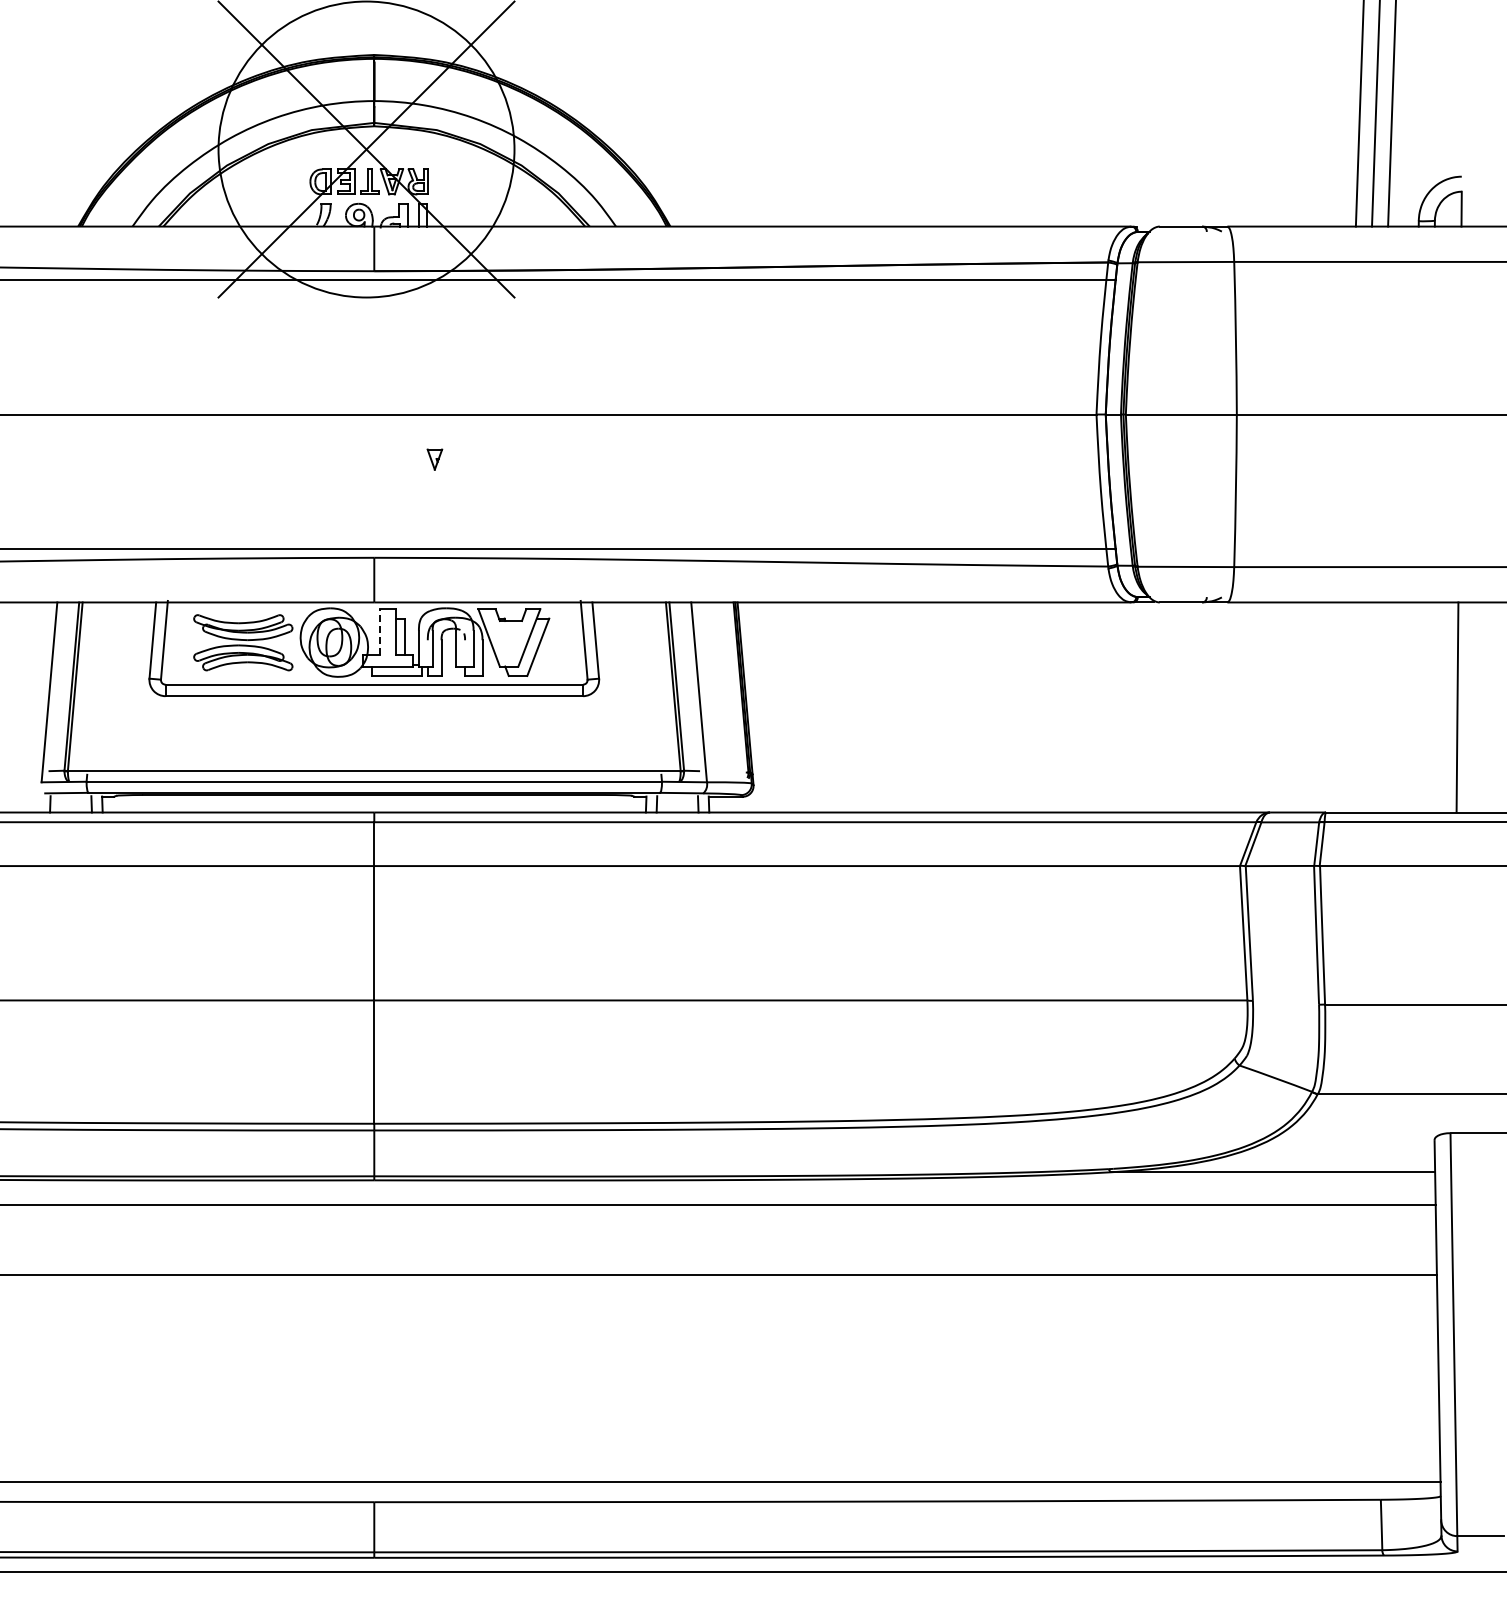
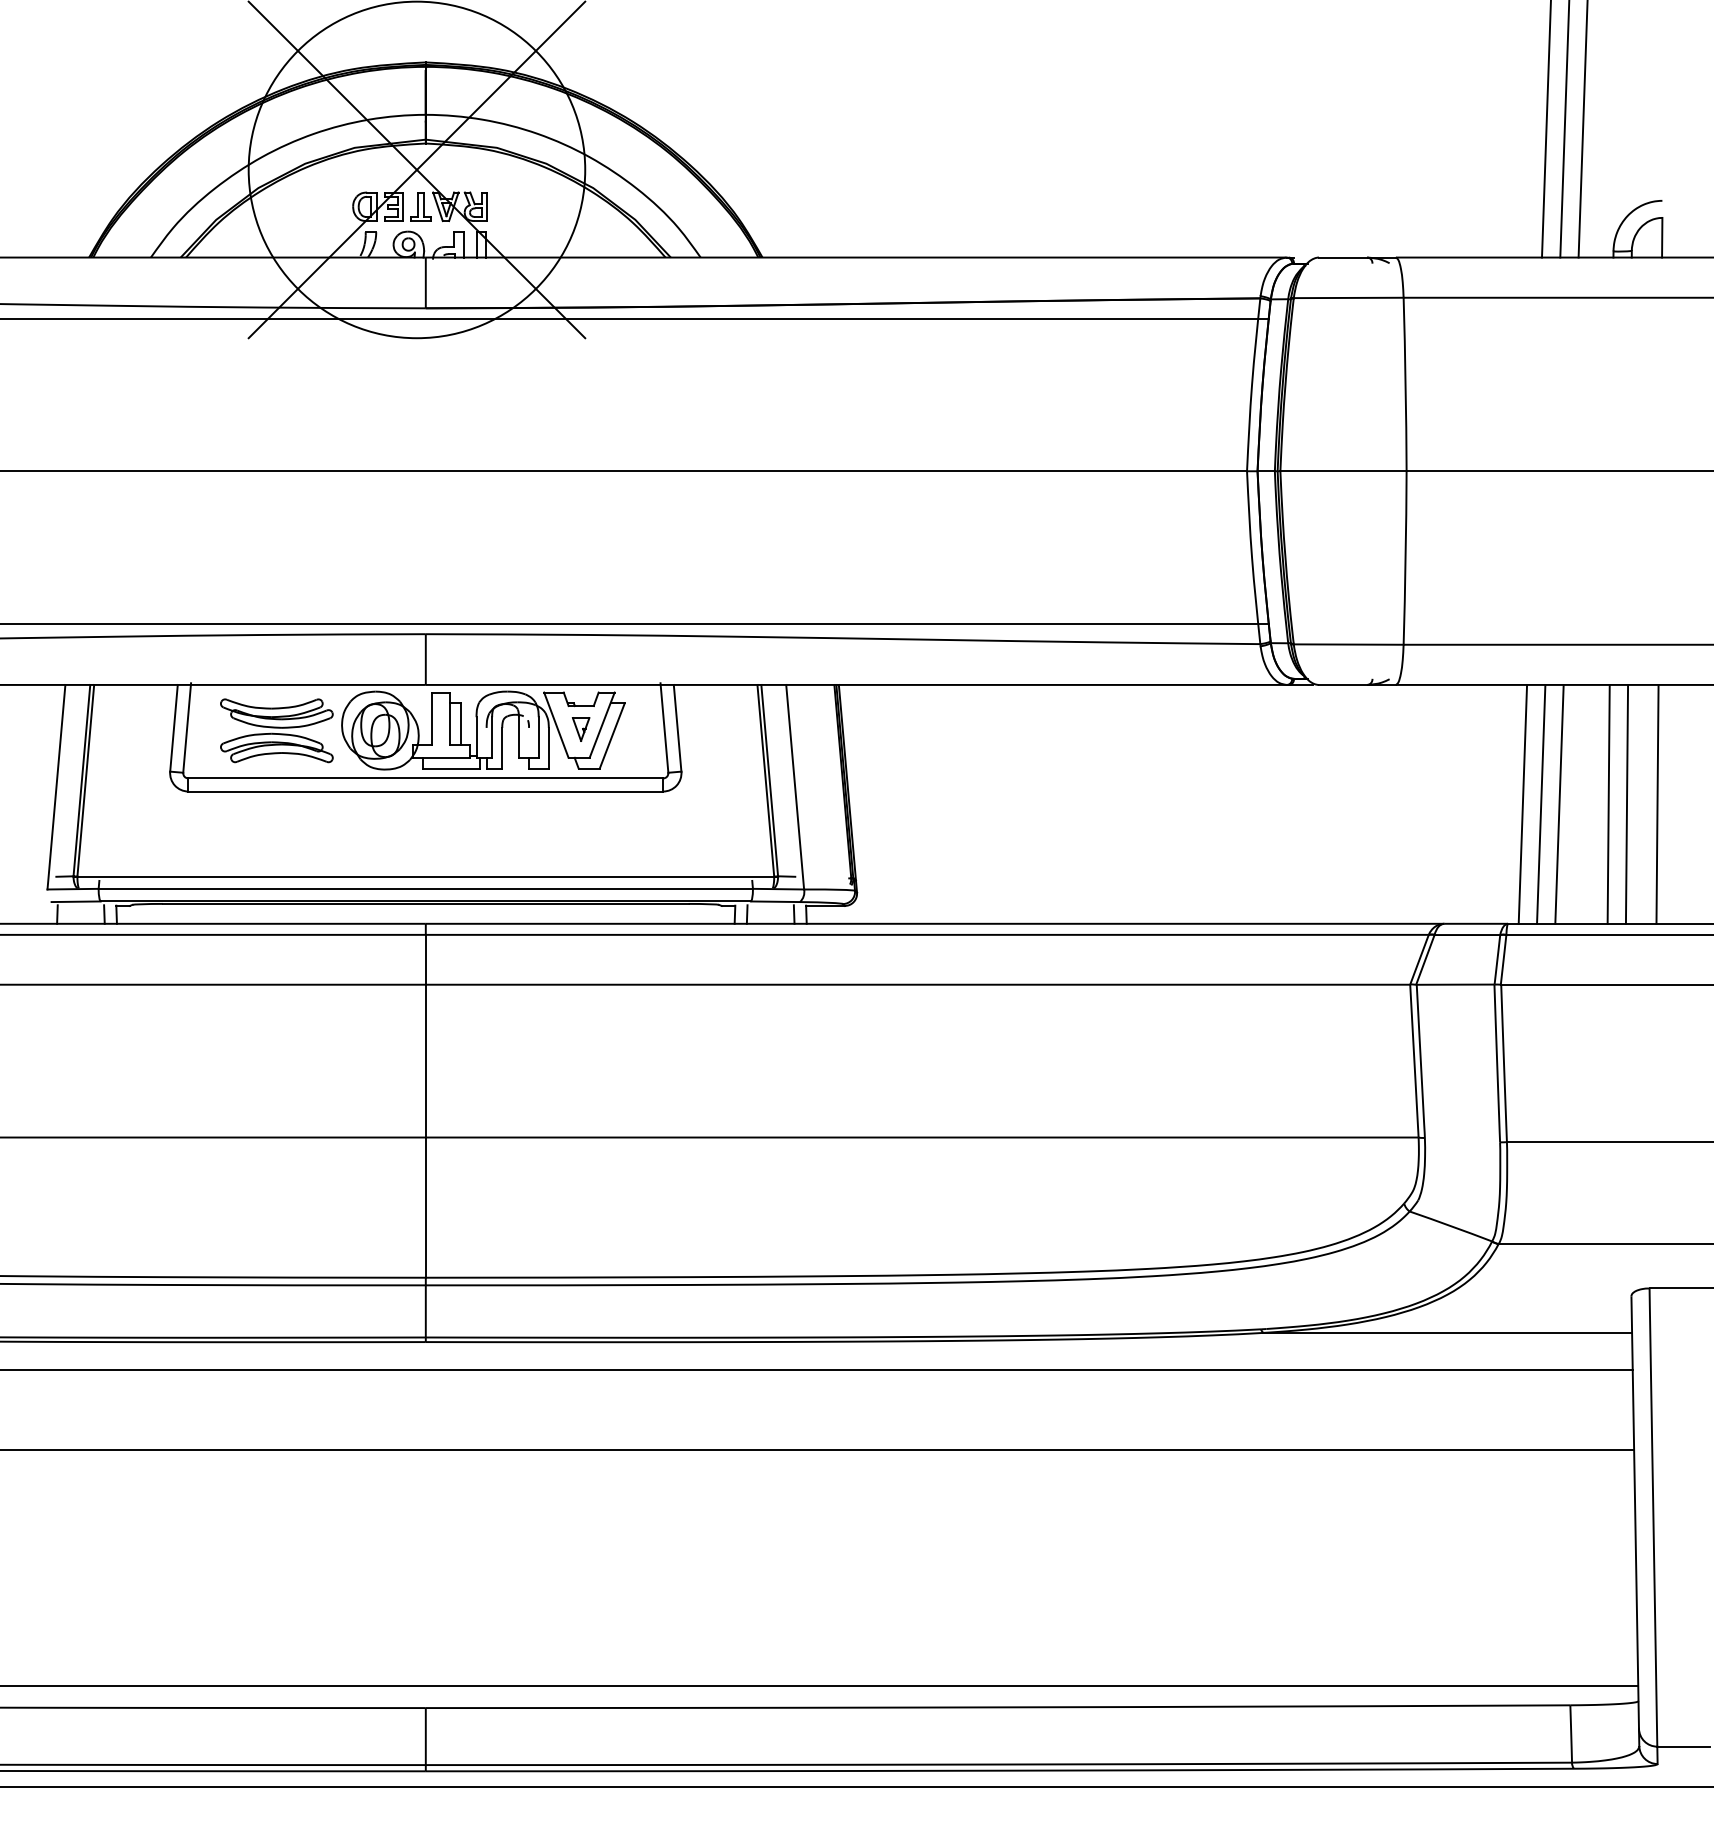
part: (434, 459) -> (580, 729), moved
line: (379, 631) -> (431, 717), dashed -> solid
line: (1338, 707) -> (1522, 804), added
line: (1354, 707) -> (1540, 804), added
line: (1370, 707) -> (1558, 804), added
line: (1414, 707) -> (1608, 804), added
line: (1430, 707) -> (1626, 804), added

